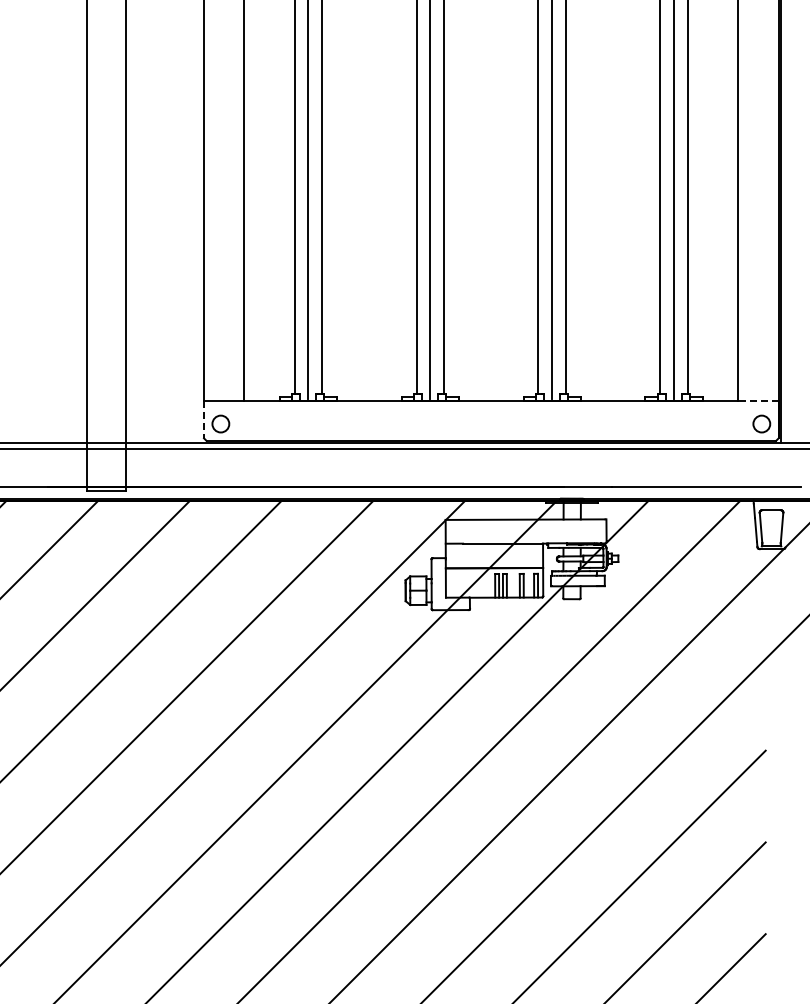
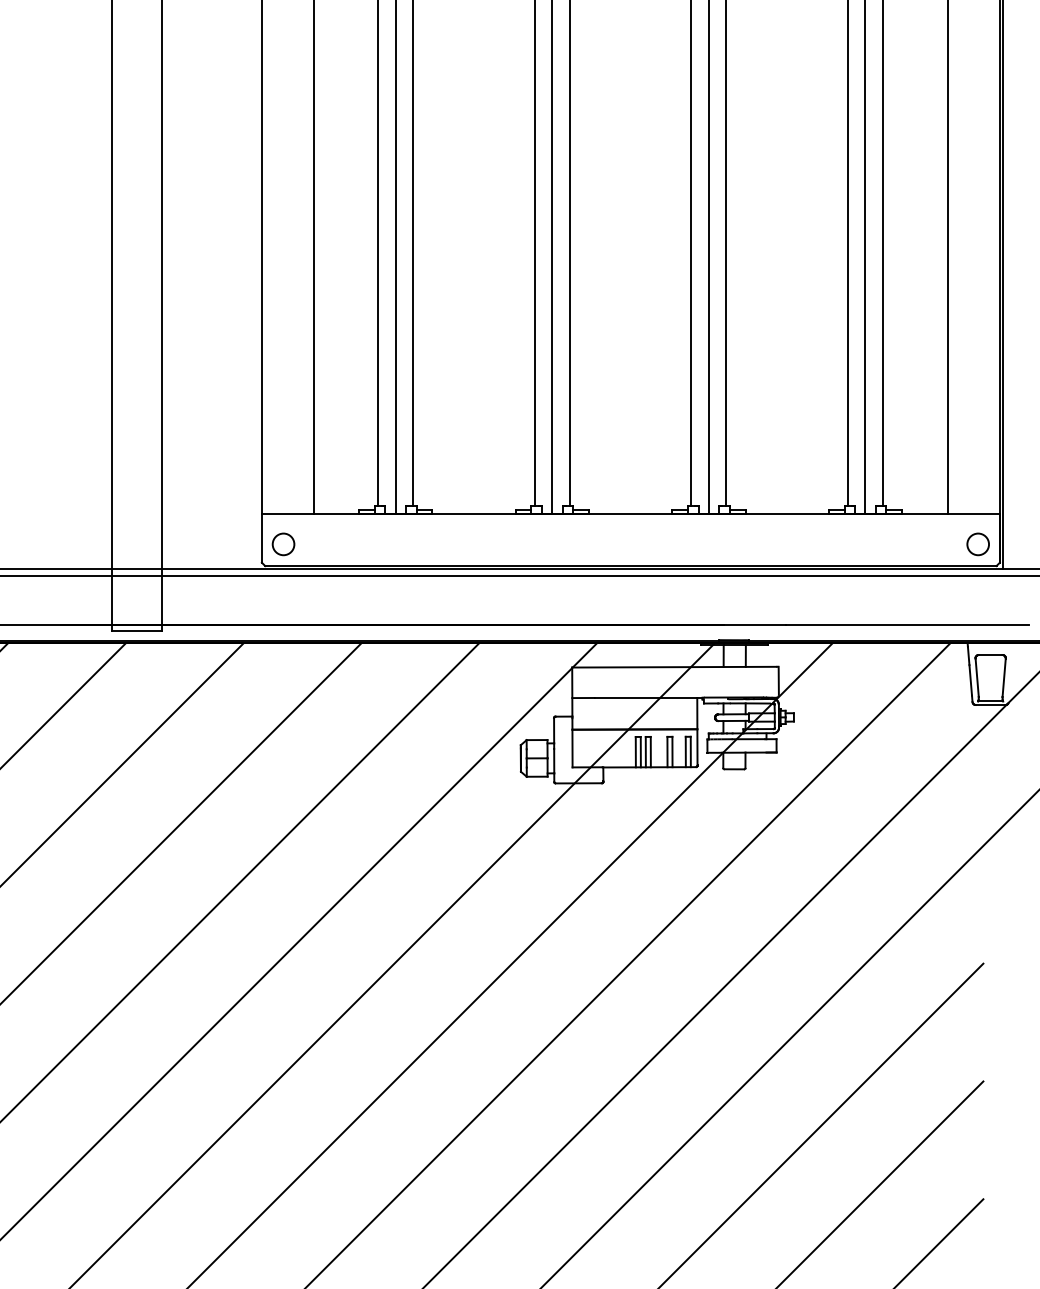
line: (758, 400) -> (973, 514), dashed -> solid
line: (204, 419) -> (262, 538), dashed -> solid

